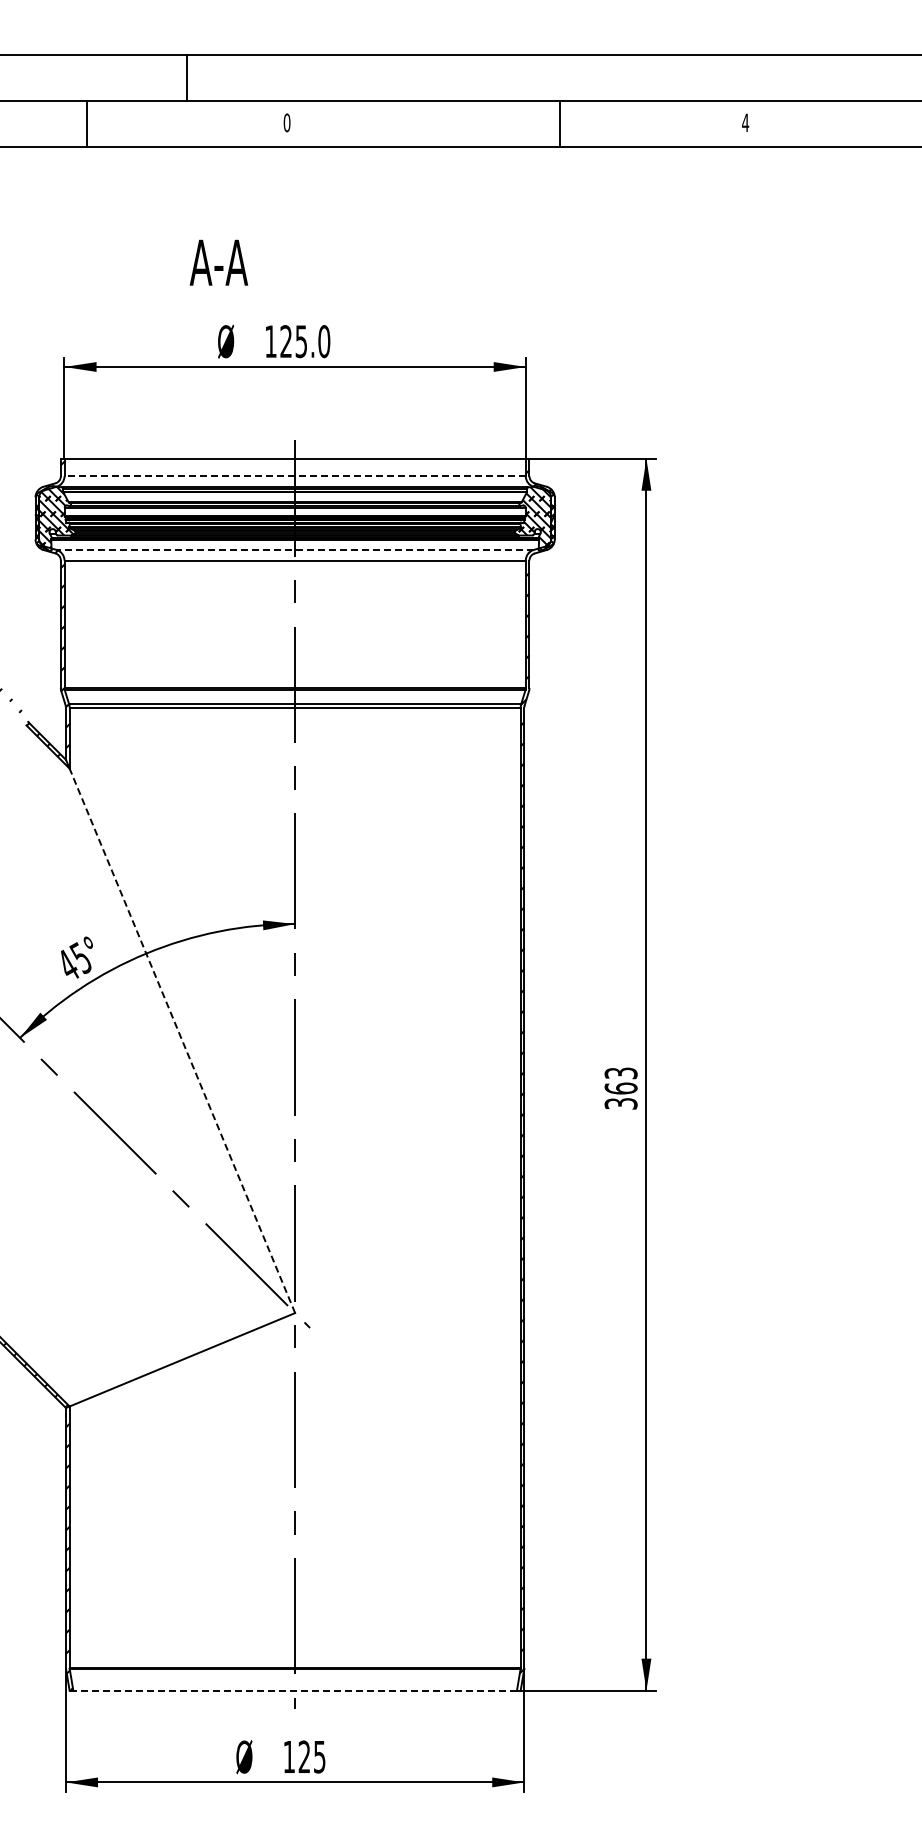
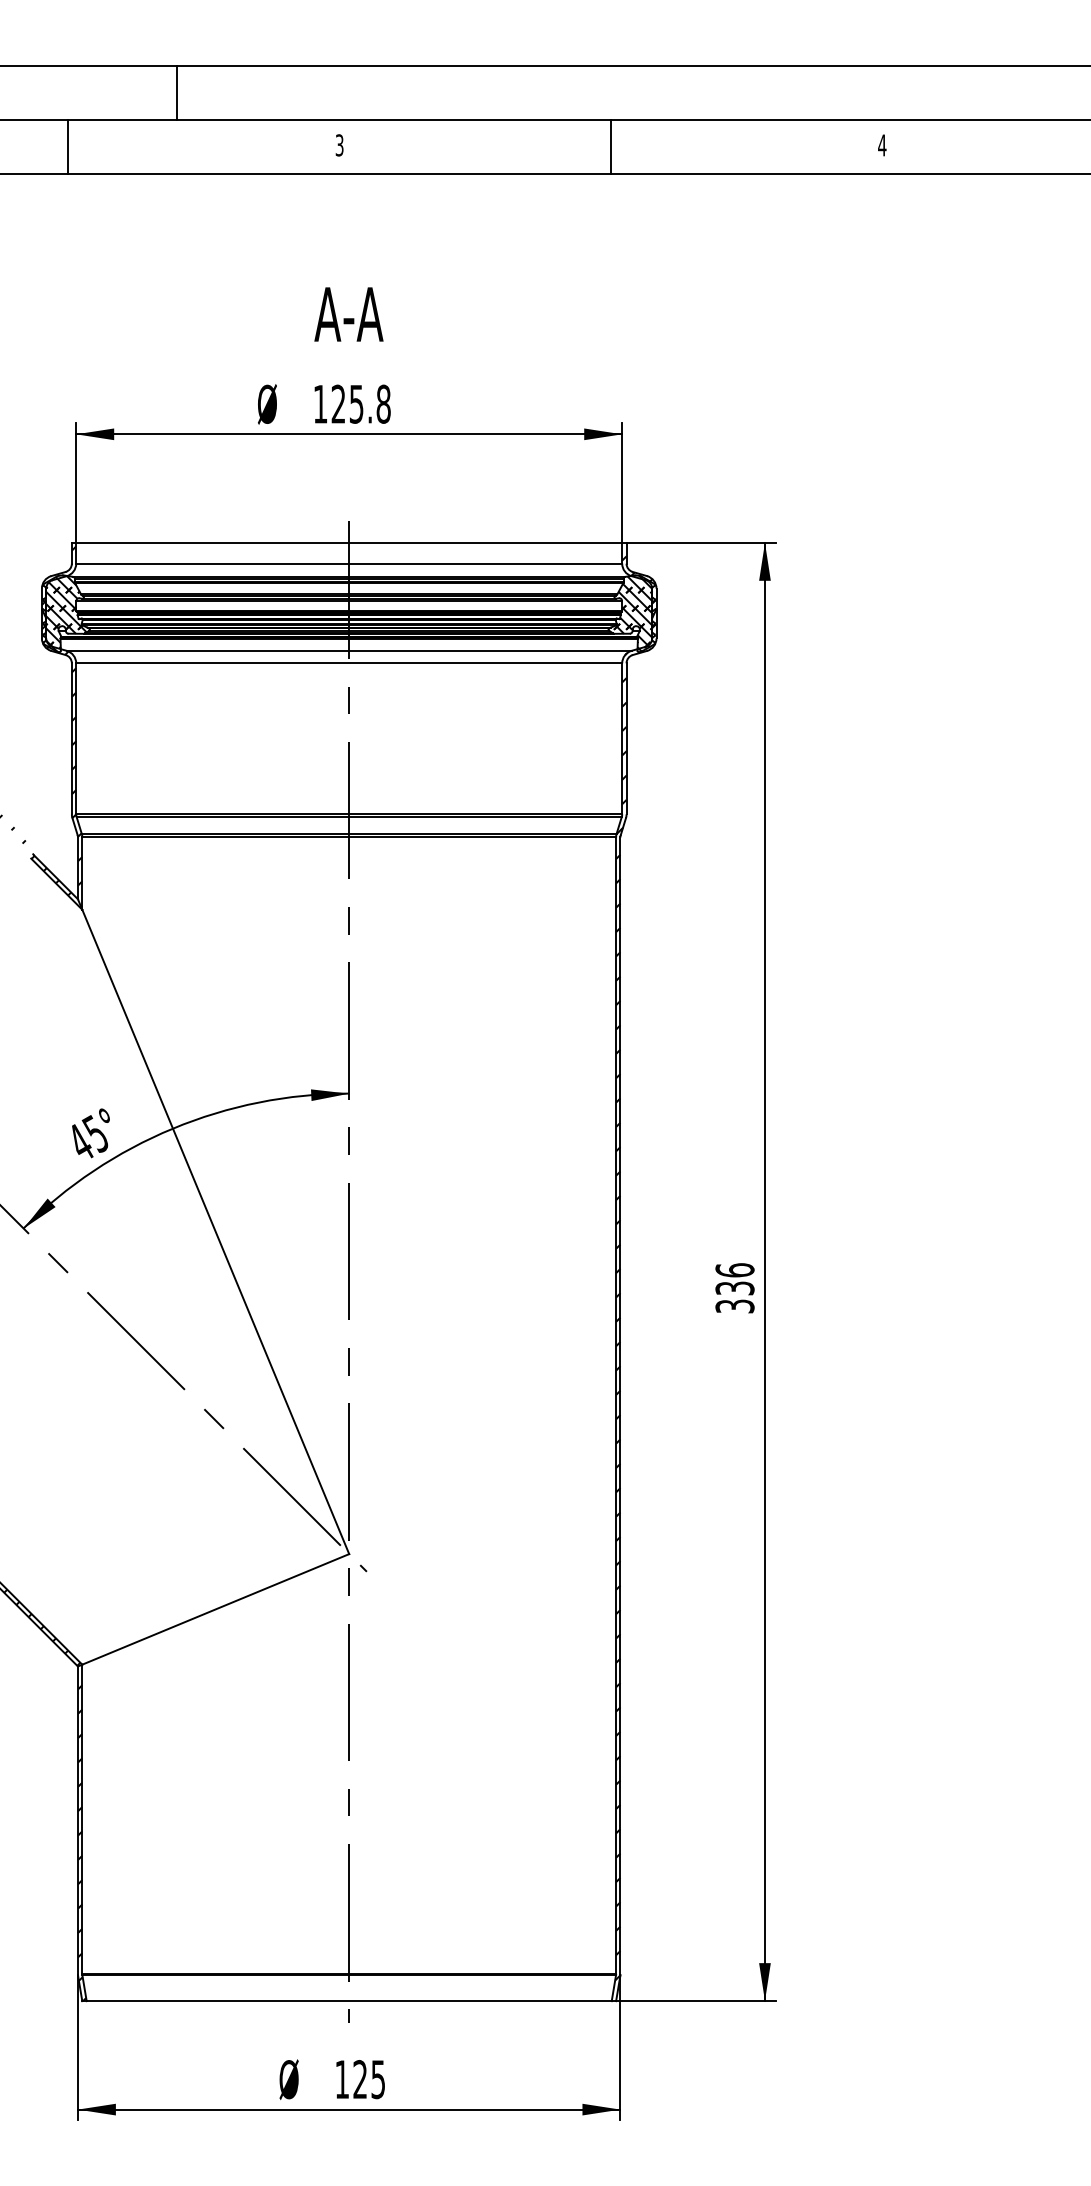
line: (187, 78) -> (176, 92), moved
text: (286, 122) -> (338, 144), 0 -> 3
line: (86, 124) -> (67, 147), moved
line: (560, 124) -> (611, 147), moved
text: (218, 262) -> (348, 314), moved
text: (324, 341) -> (383, 404), 125.0 -> 125.8
line: (295, 476) -> (349, 563), dashed -> solid
line: (295, 549) -> (349, 650), dashed -> solid
line: (182, 1040) -> (215, 1231), dashed -> solid
text: (620, 1080) -> (734, 1278), 363 -> 336
line: (295, 1690) -> (349, 2000), dashed -> solid

